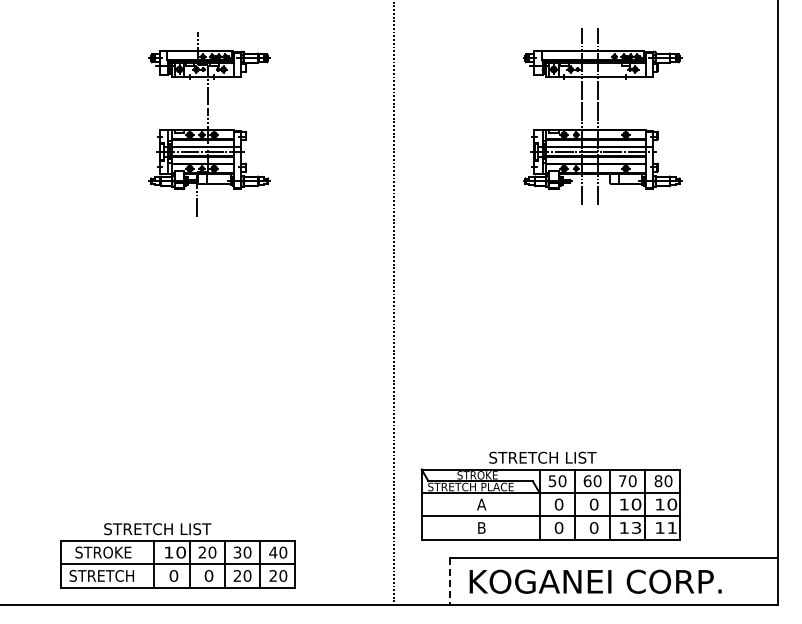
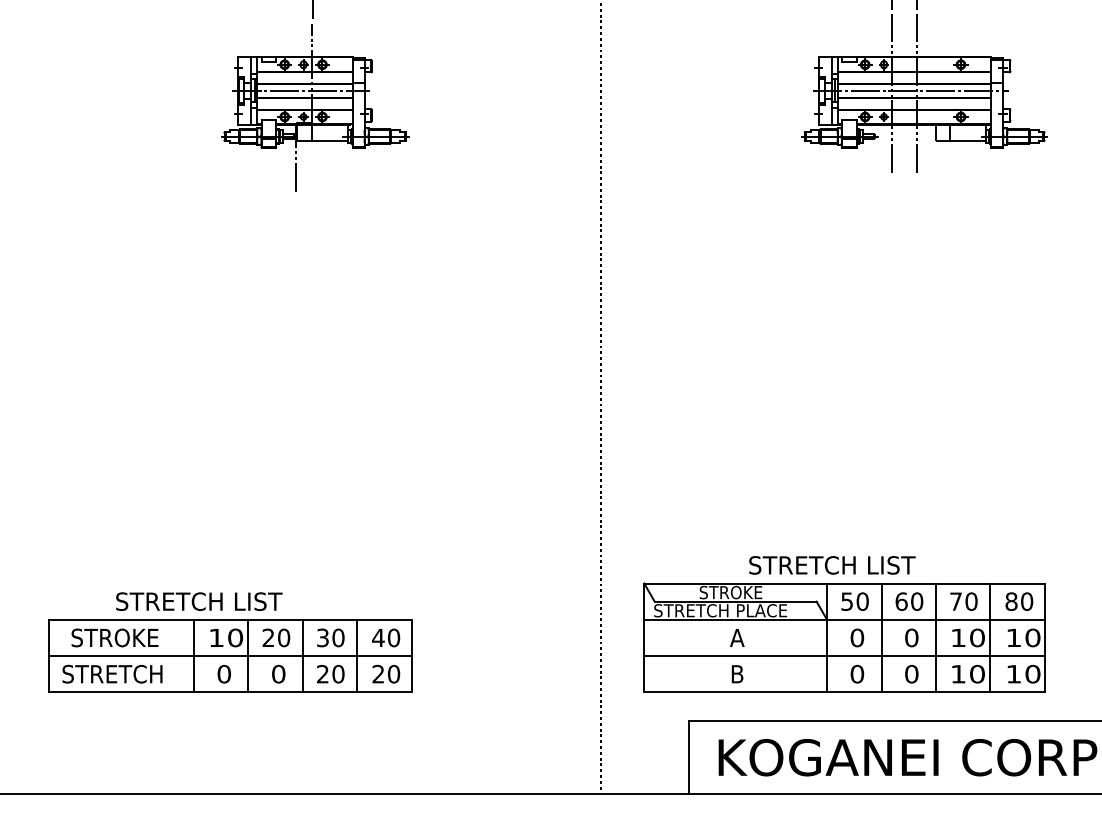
text: (636, 527) -> (977, 673), 13 -> 10
text: (672, 527) -> (1033, 673), 11 -> 10
part: (177, 555) -> (229, 642), moved
line: (450, 582) -> (688, 758), dashed -> solid

